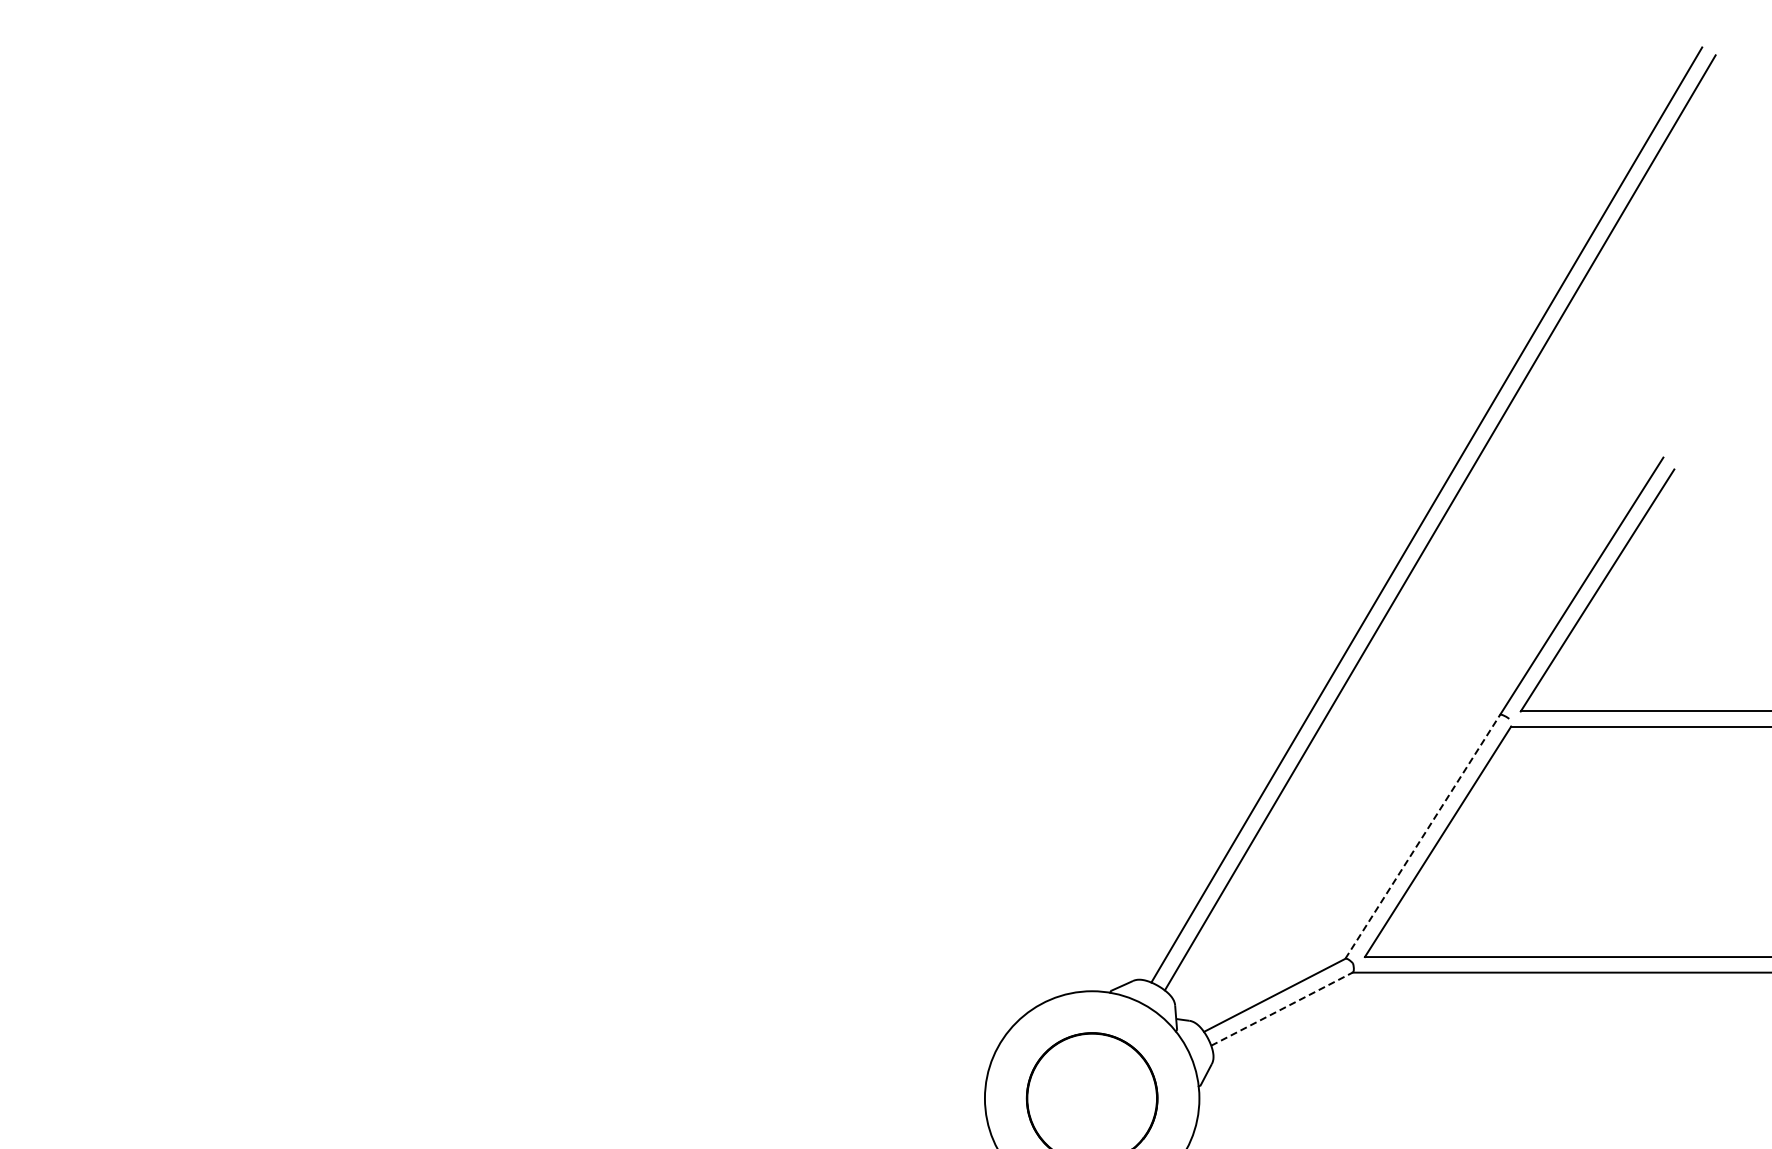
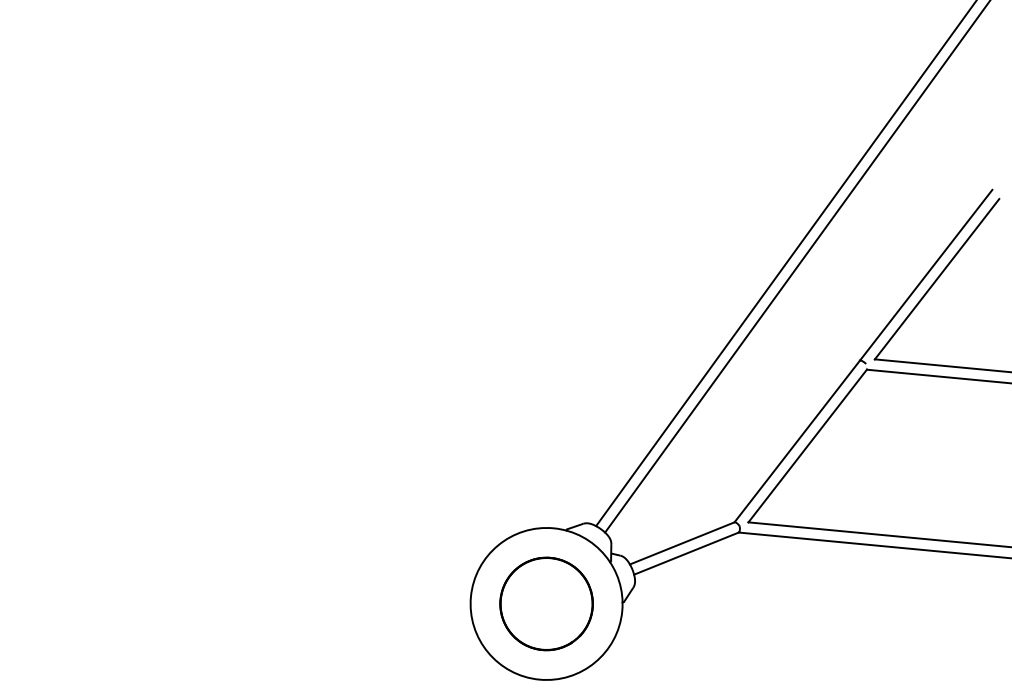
line: (1422, 836) -> (797, 441), dashed -> solid
line: (1282, 1009) -> (686, 553), dashed -> solid

